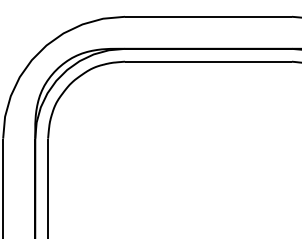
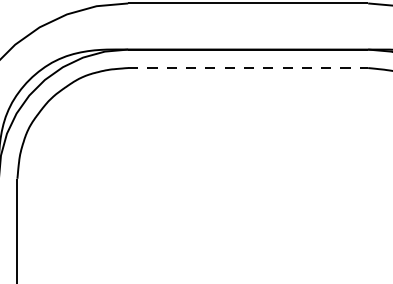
line: (208, 61) -> (248, 67), solid -> dashed

